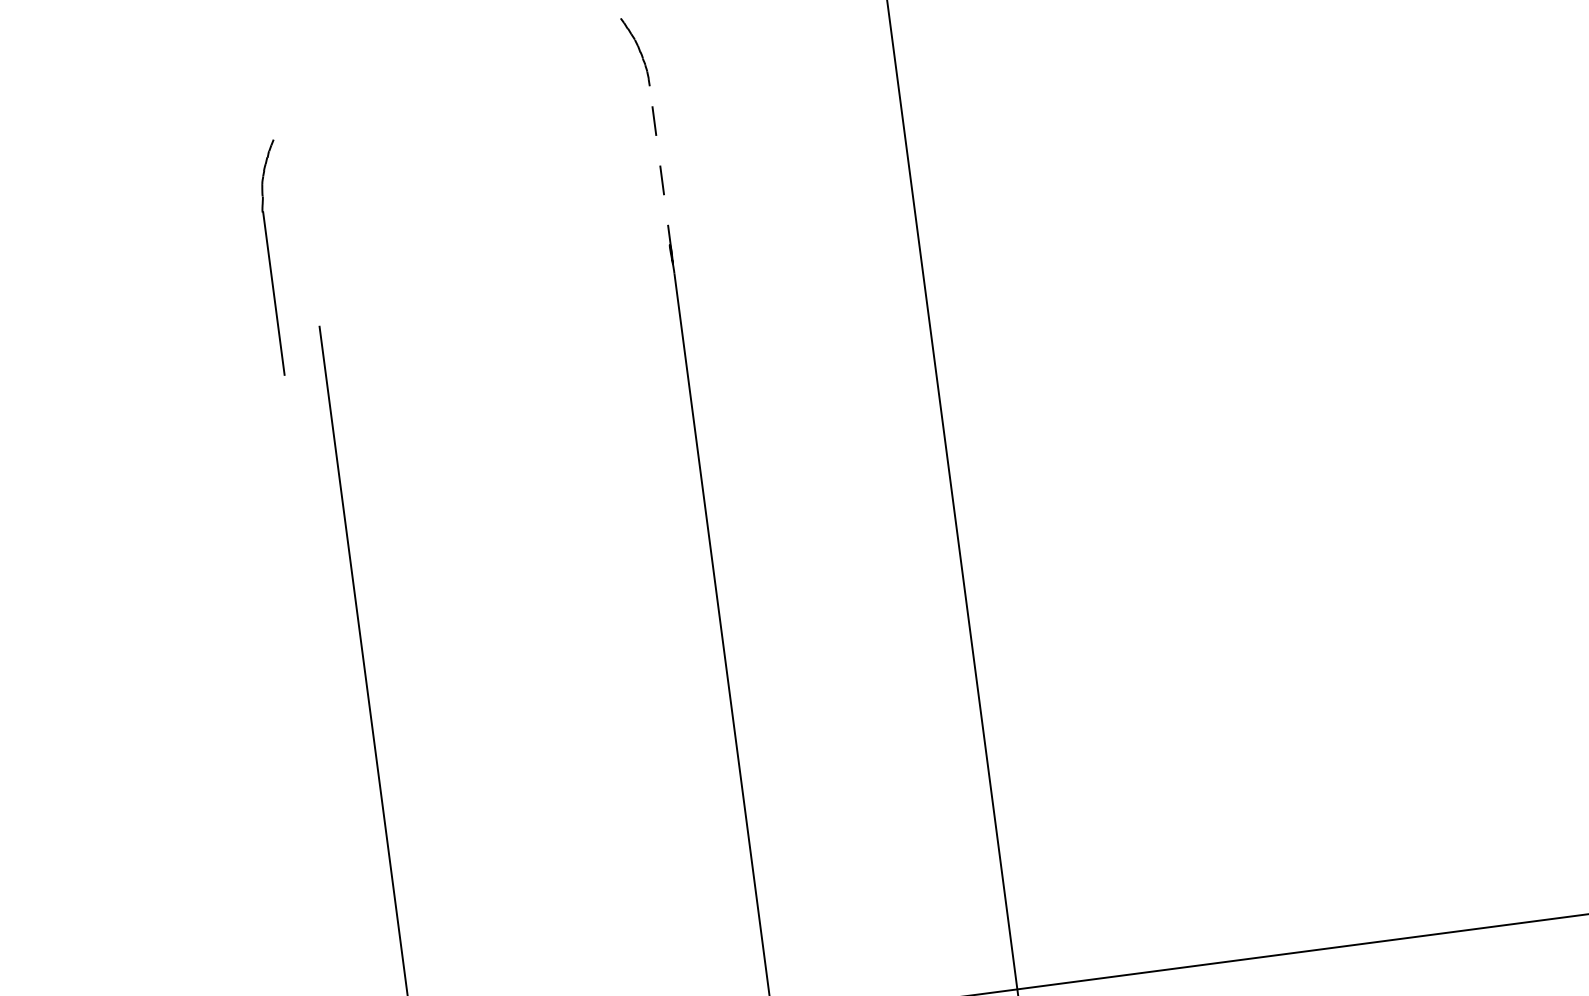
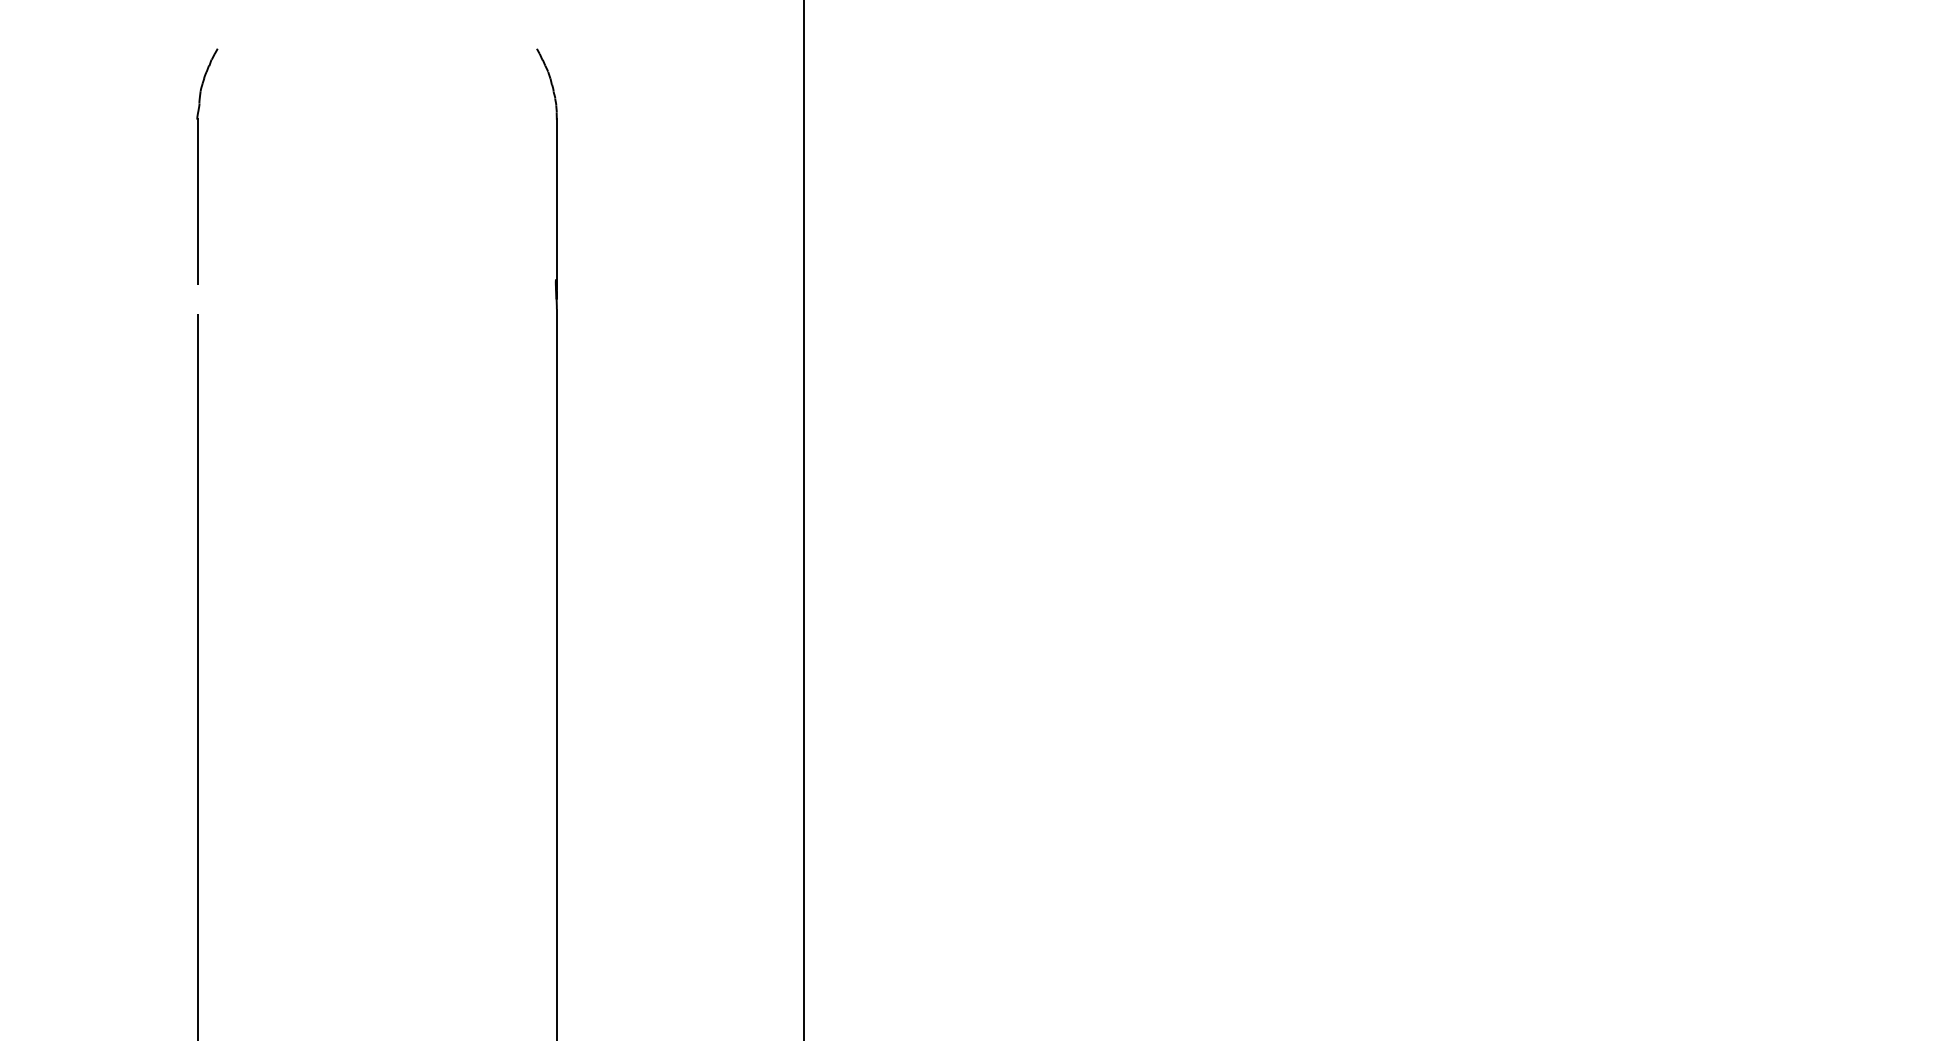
line: (660, 170) -> (556, 204), dashed -> solid
part: (269, 258) -> (198, 166), moved

